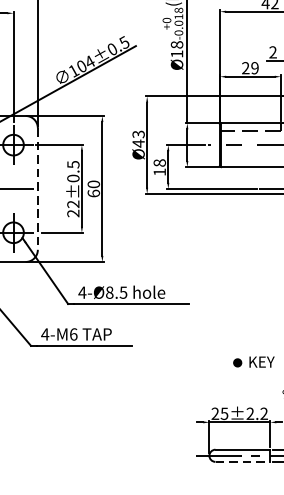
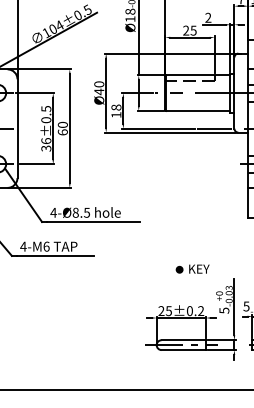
text: (254, 67) -> (193, 30), 29 -> 25
text: (138, 134) -> (99, 84), Ø43 -> Ø40
line: (37, 190) -> (17, 129), dashed -> solid
text: (73, 208) -> (46, 144), 22 -> 36
text: (249, 414) -> (189, 311), ±2.2 -> ±0.2
line: (243, 462) -> (184, 350), dashed -> solid

